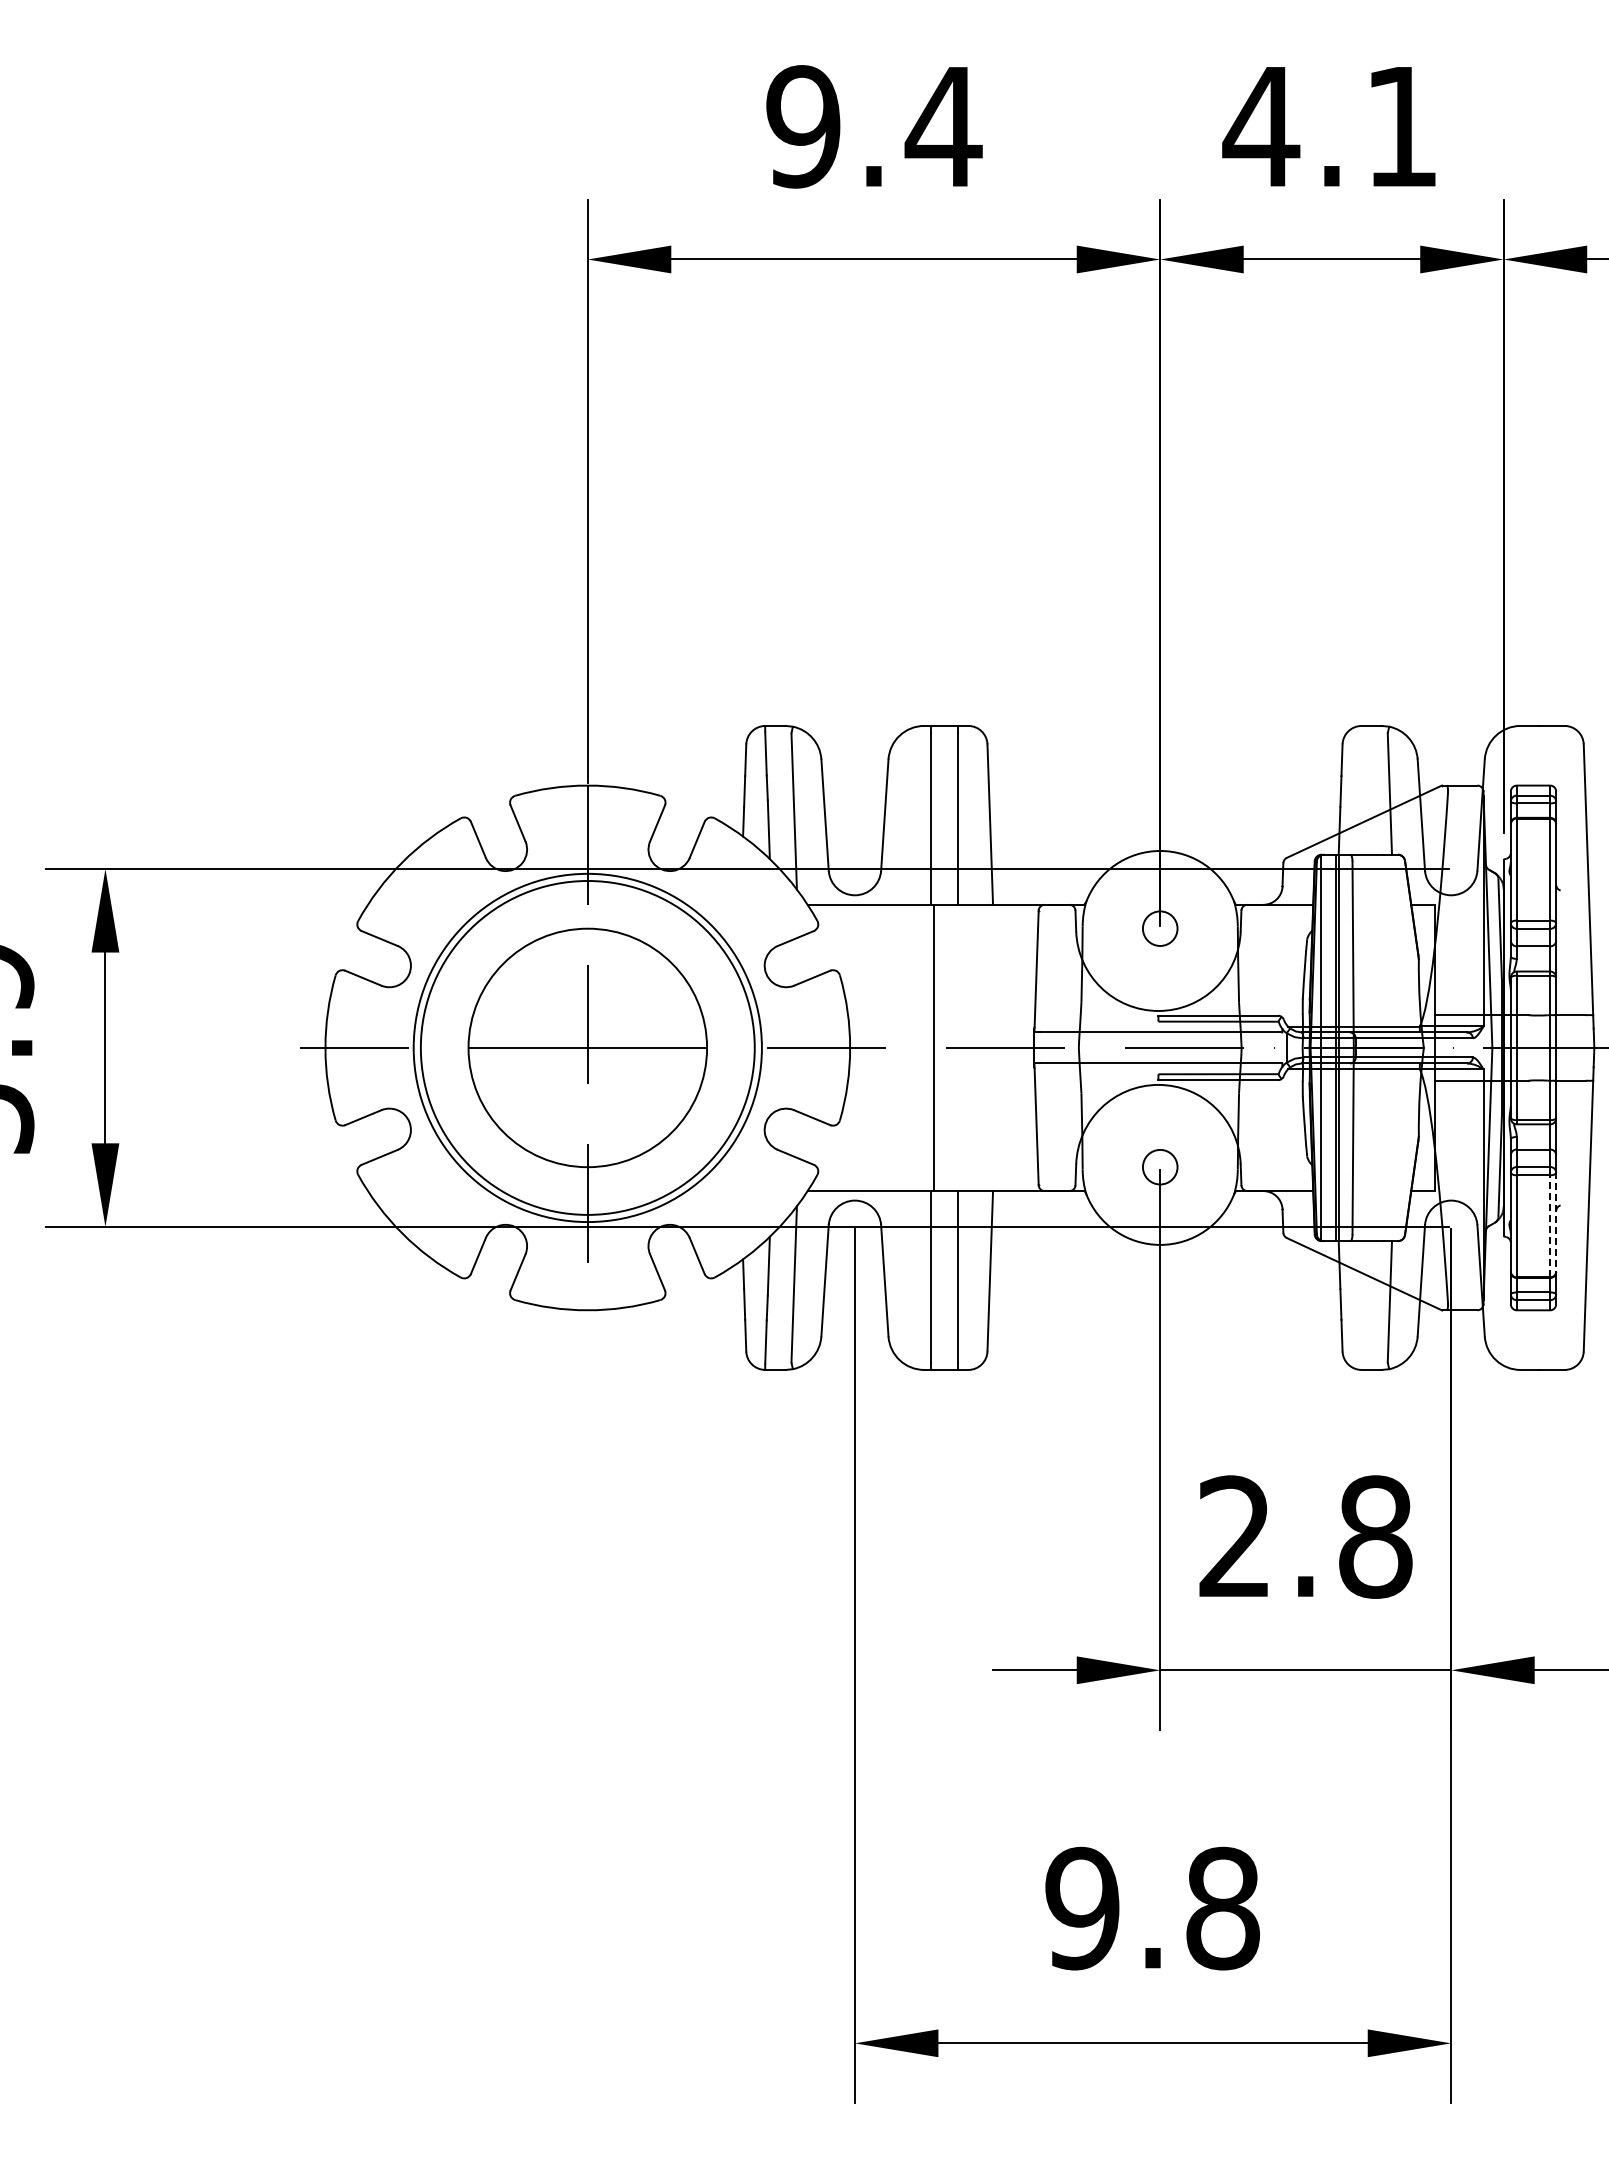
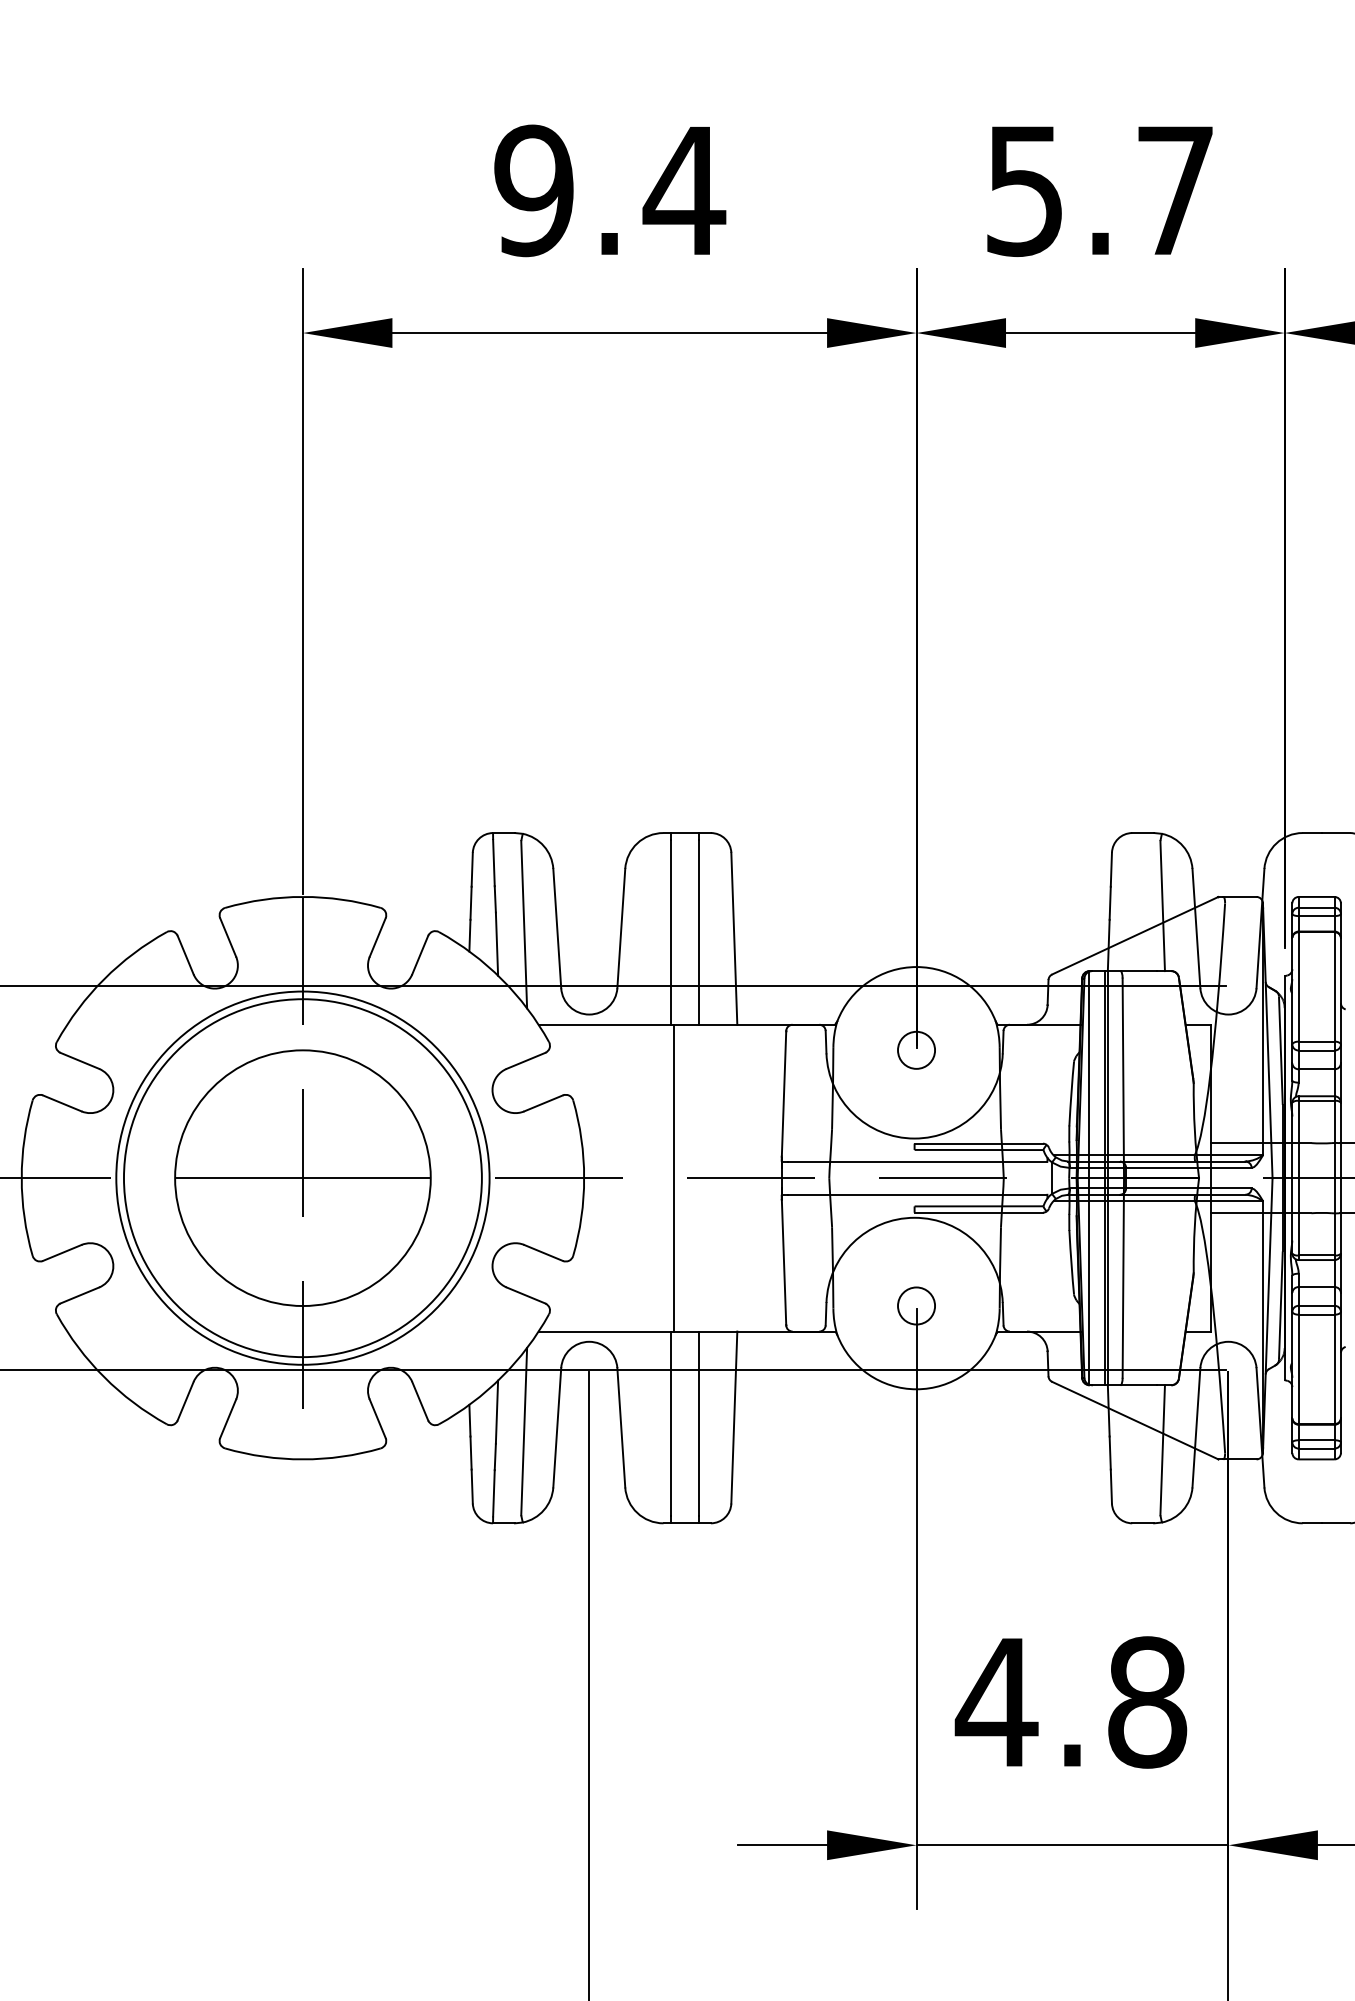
text: (1329, 127) -> (1097, 191), 4.1 -> 5.7
line: (1556, 1222) -> (1341, 1365), dashed -> solid
line: (1550, 1226) -> (1334, 1369), dashed -> solid
text: (1235, 1535) -> (997, 1700), 2.8 -> 4.8

